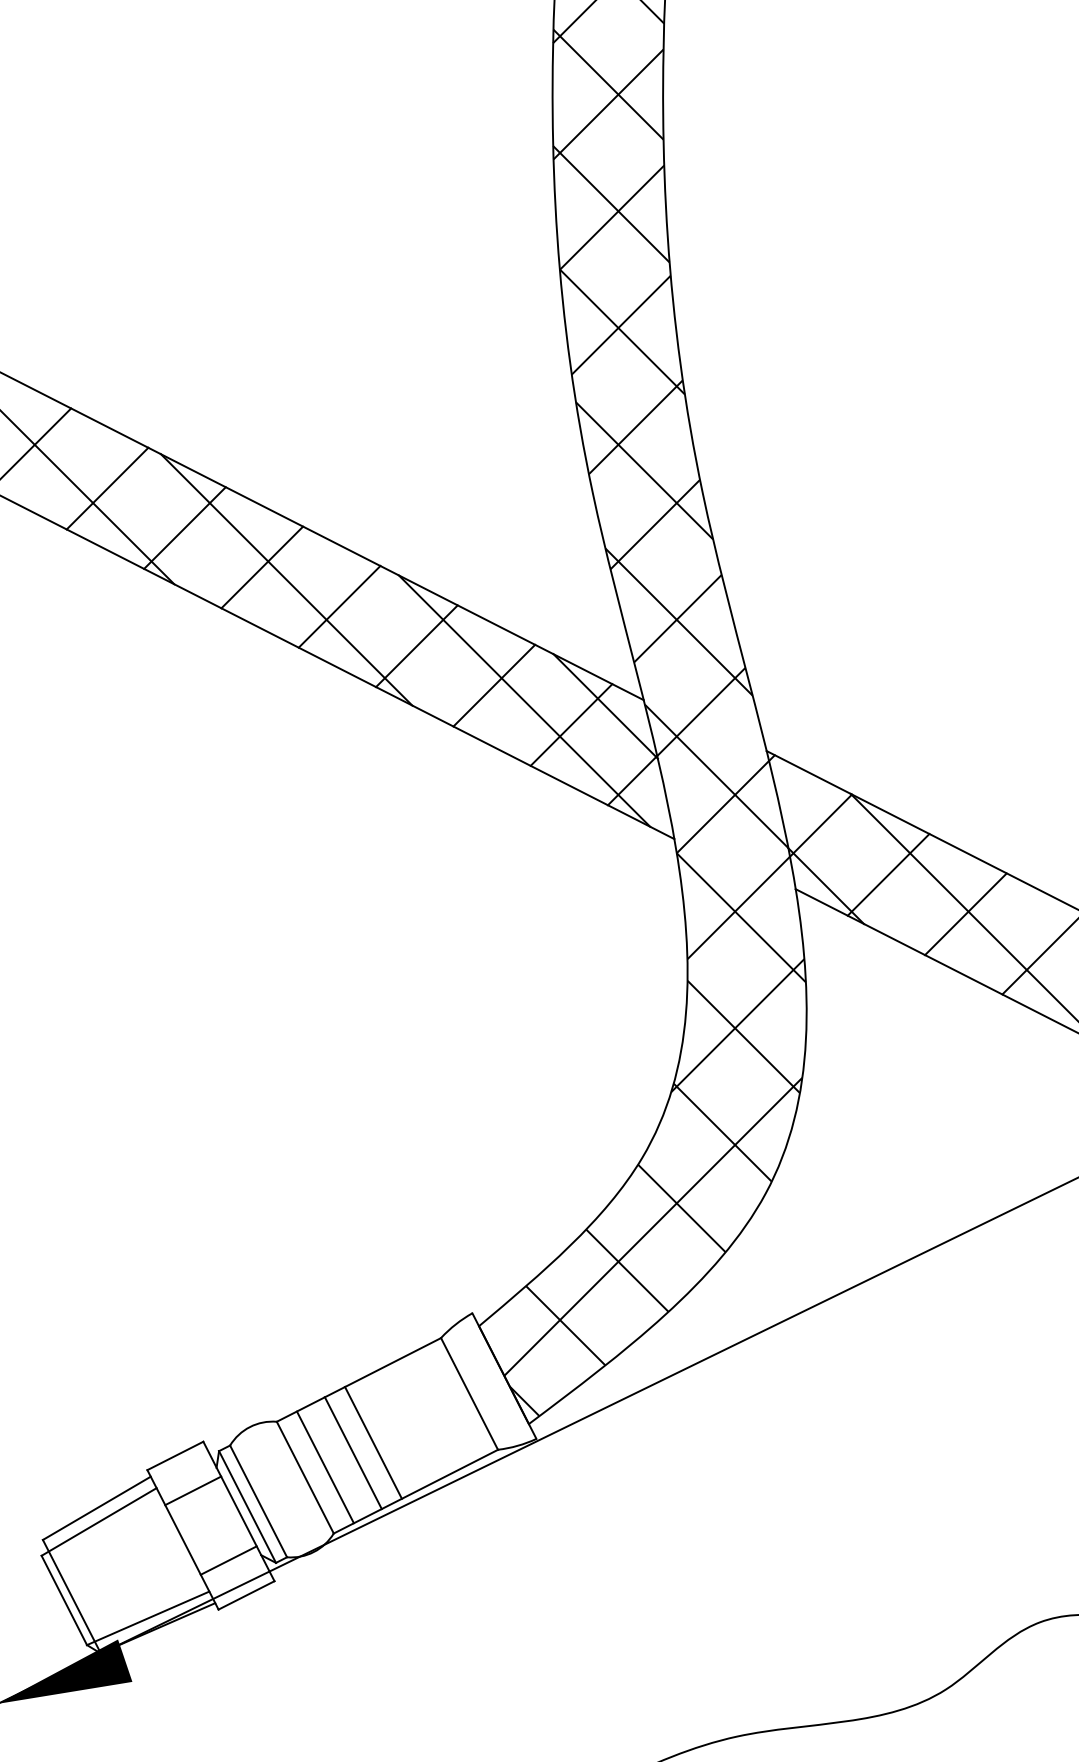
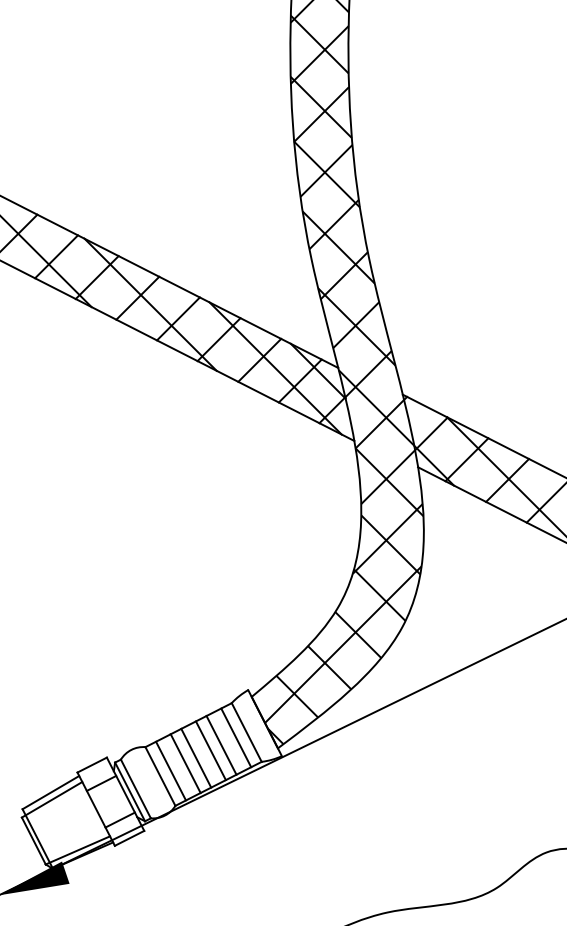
line: (450, 1403) -> (236, 737), added
line: (421, 1418) -> (221, 745), added
line: (400, 1428) -> (210, 750), added

